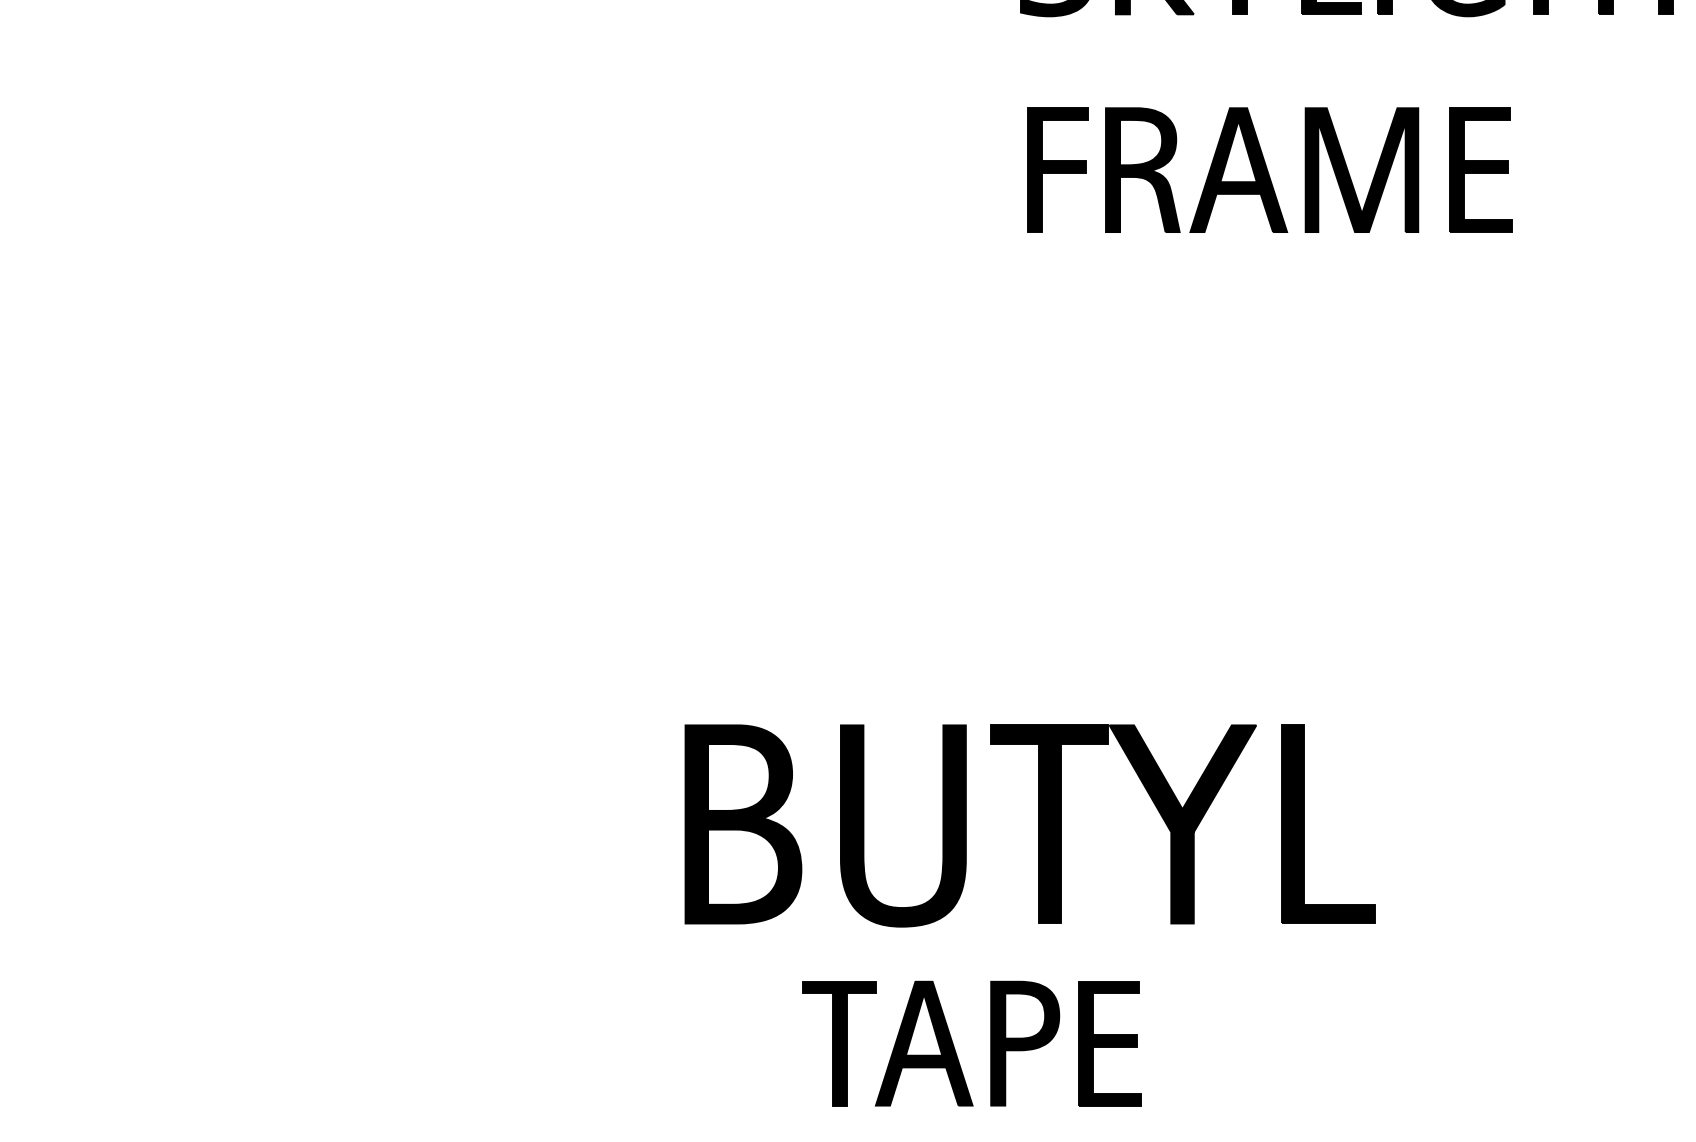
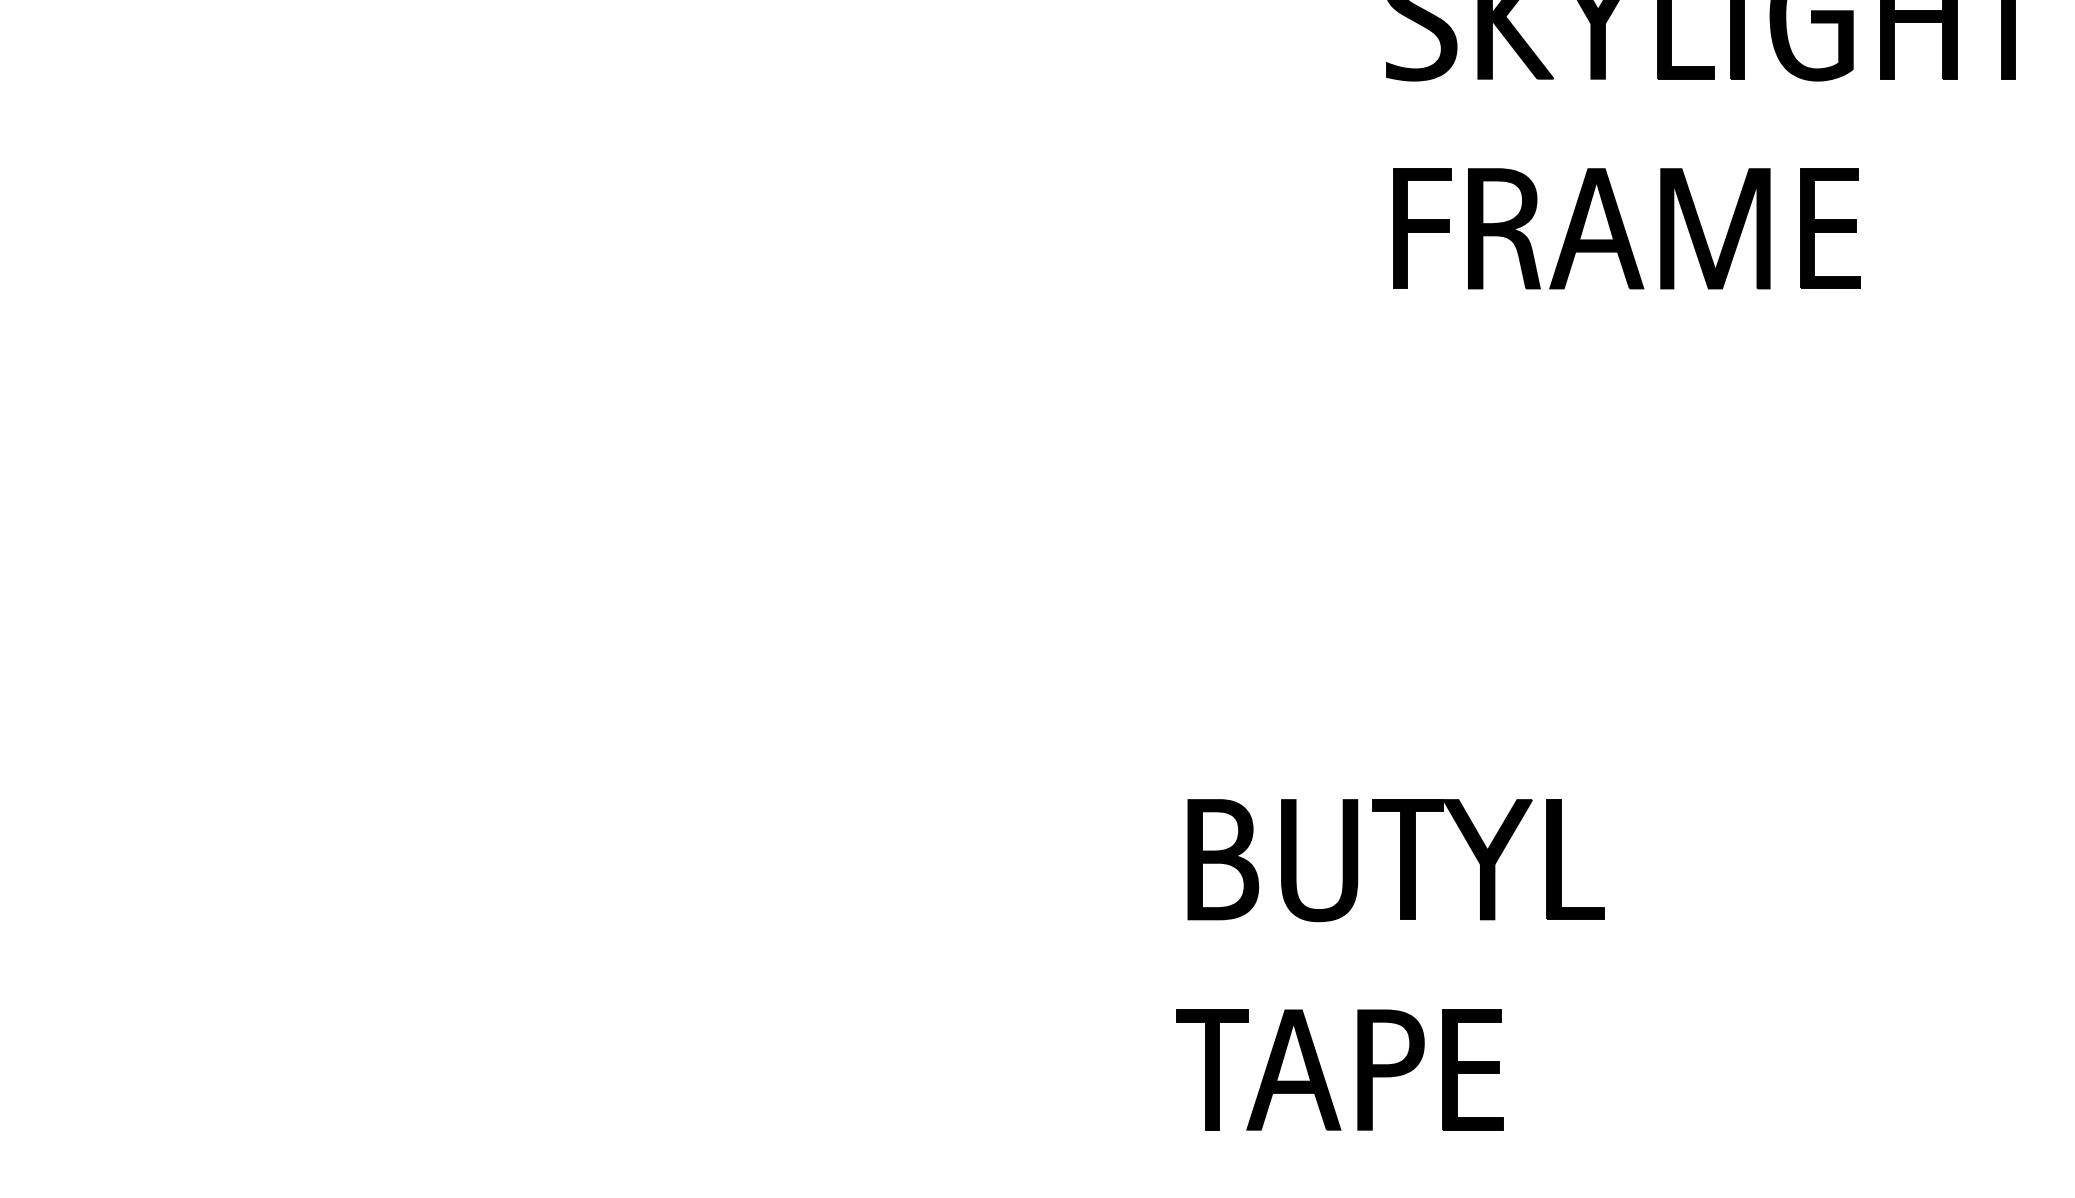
part: (1029, 826) -> (1395, 860), size x0.62

